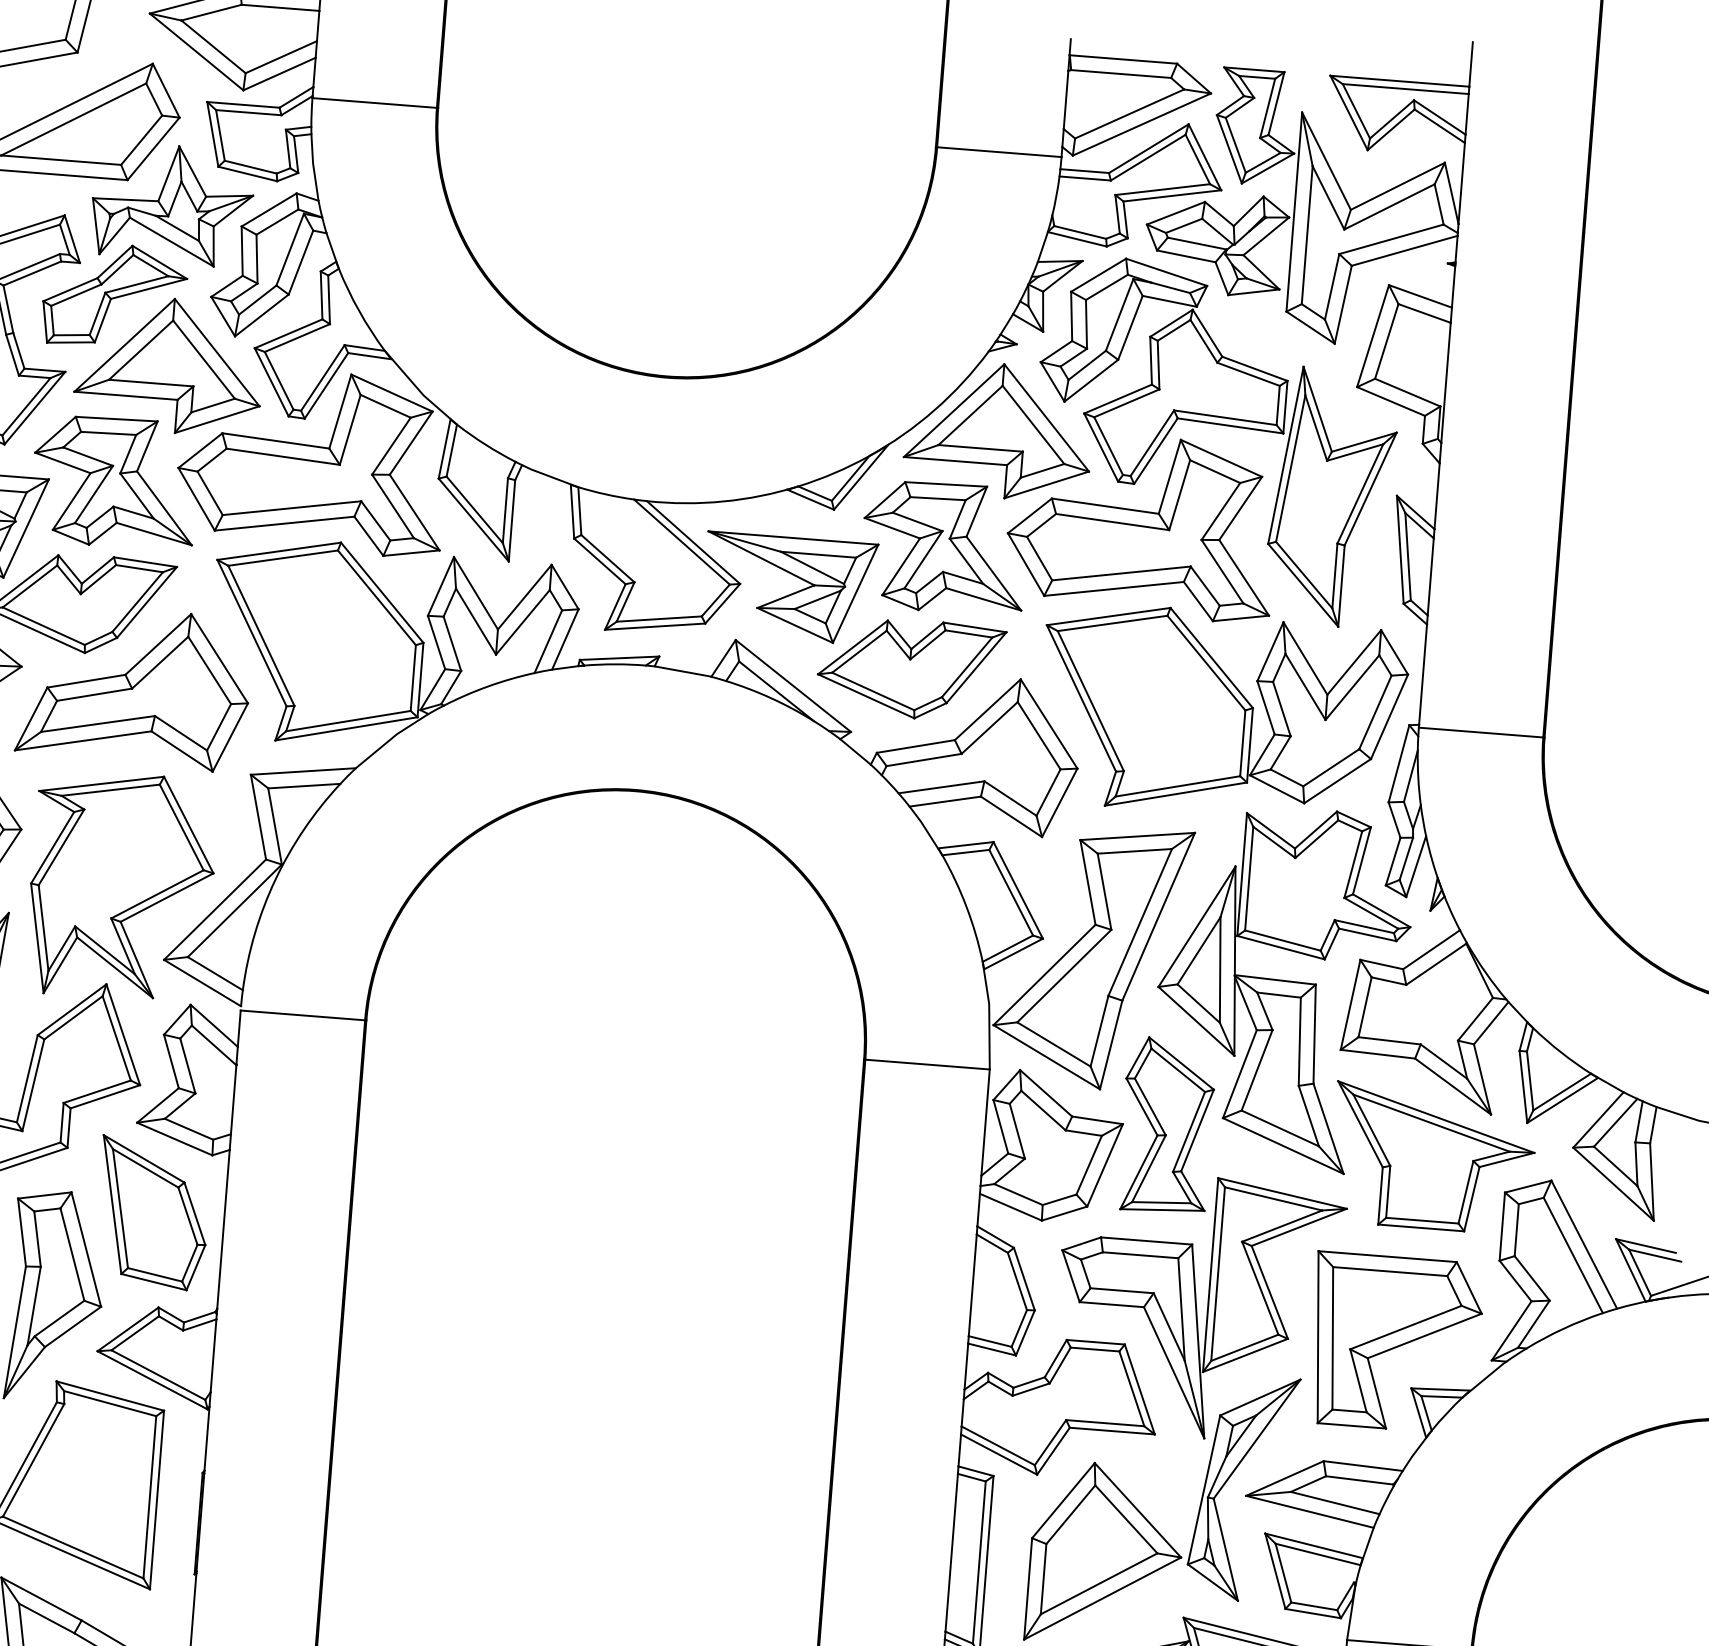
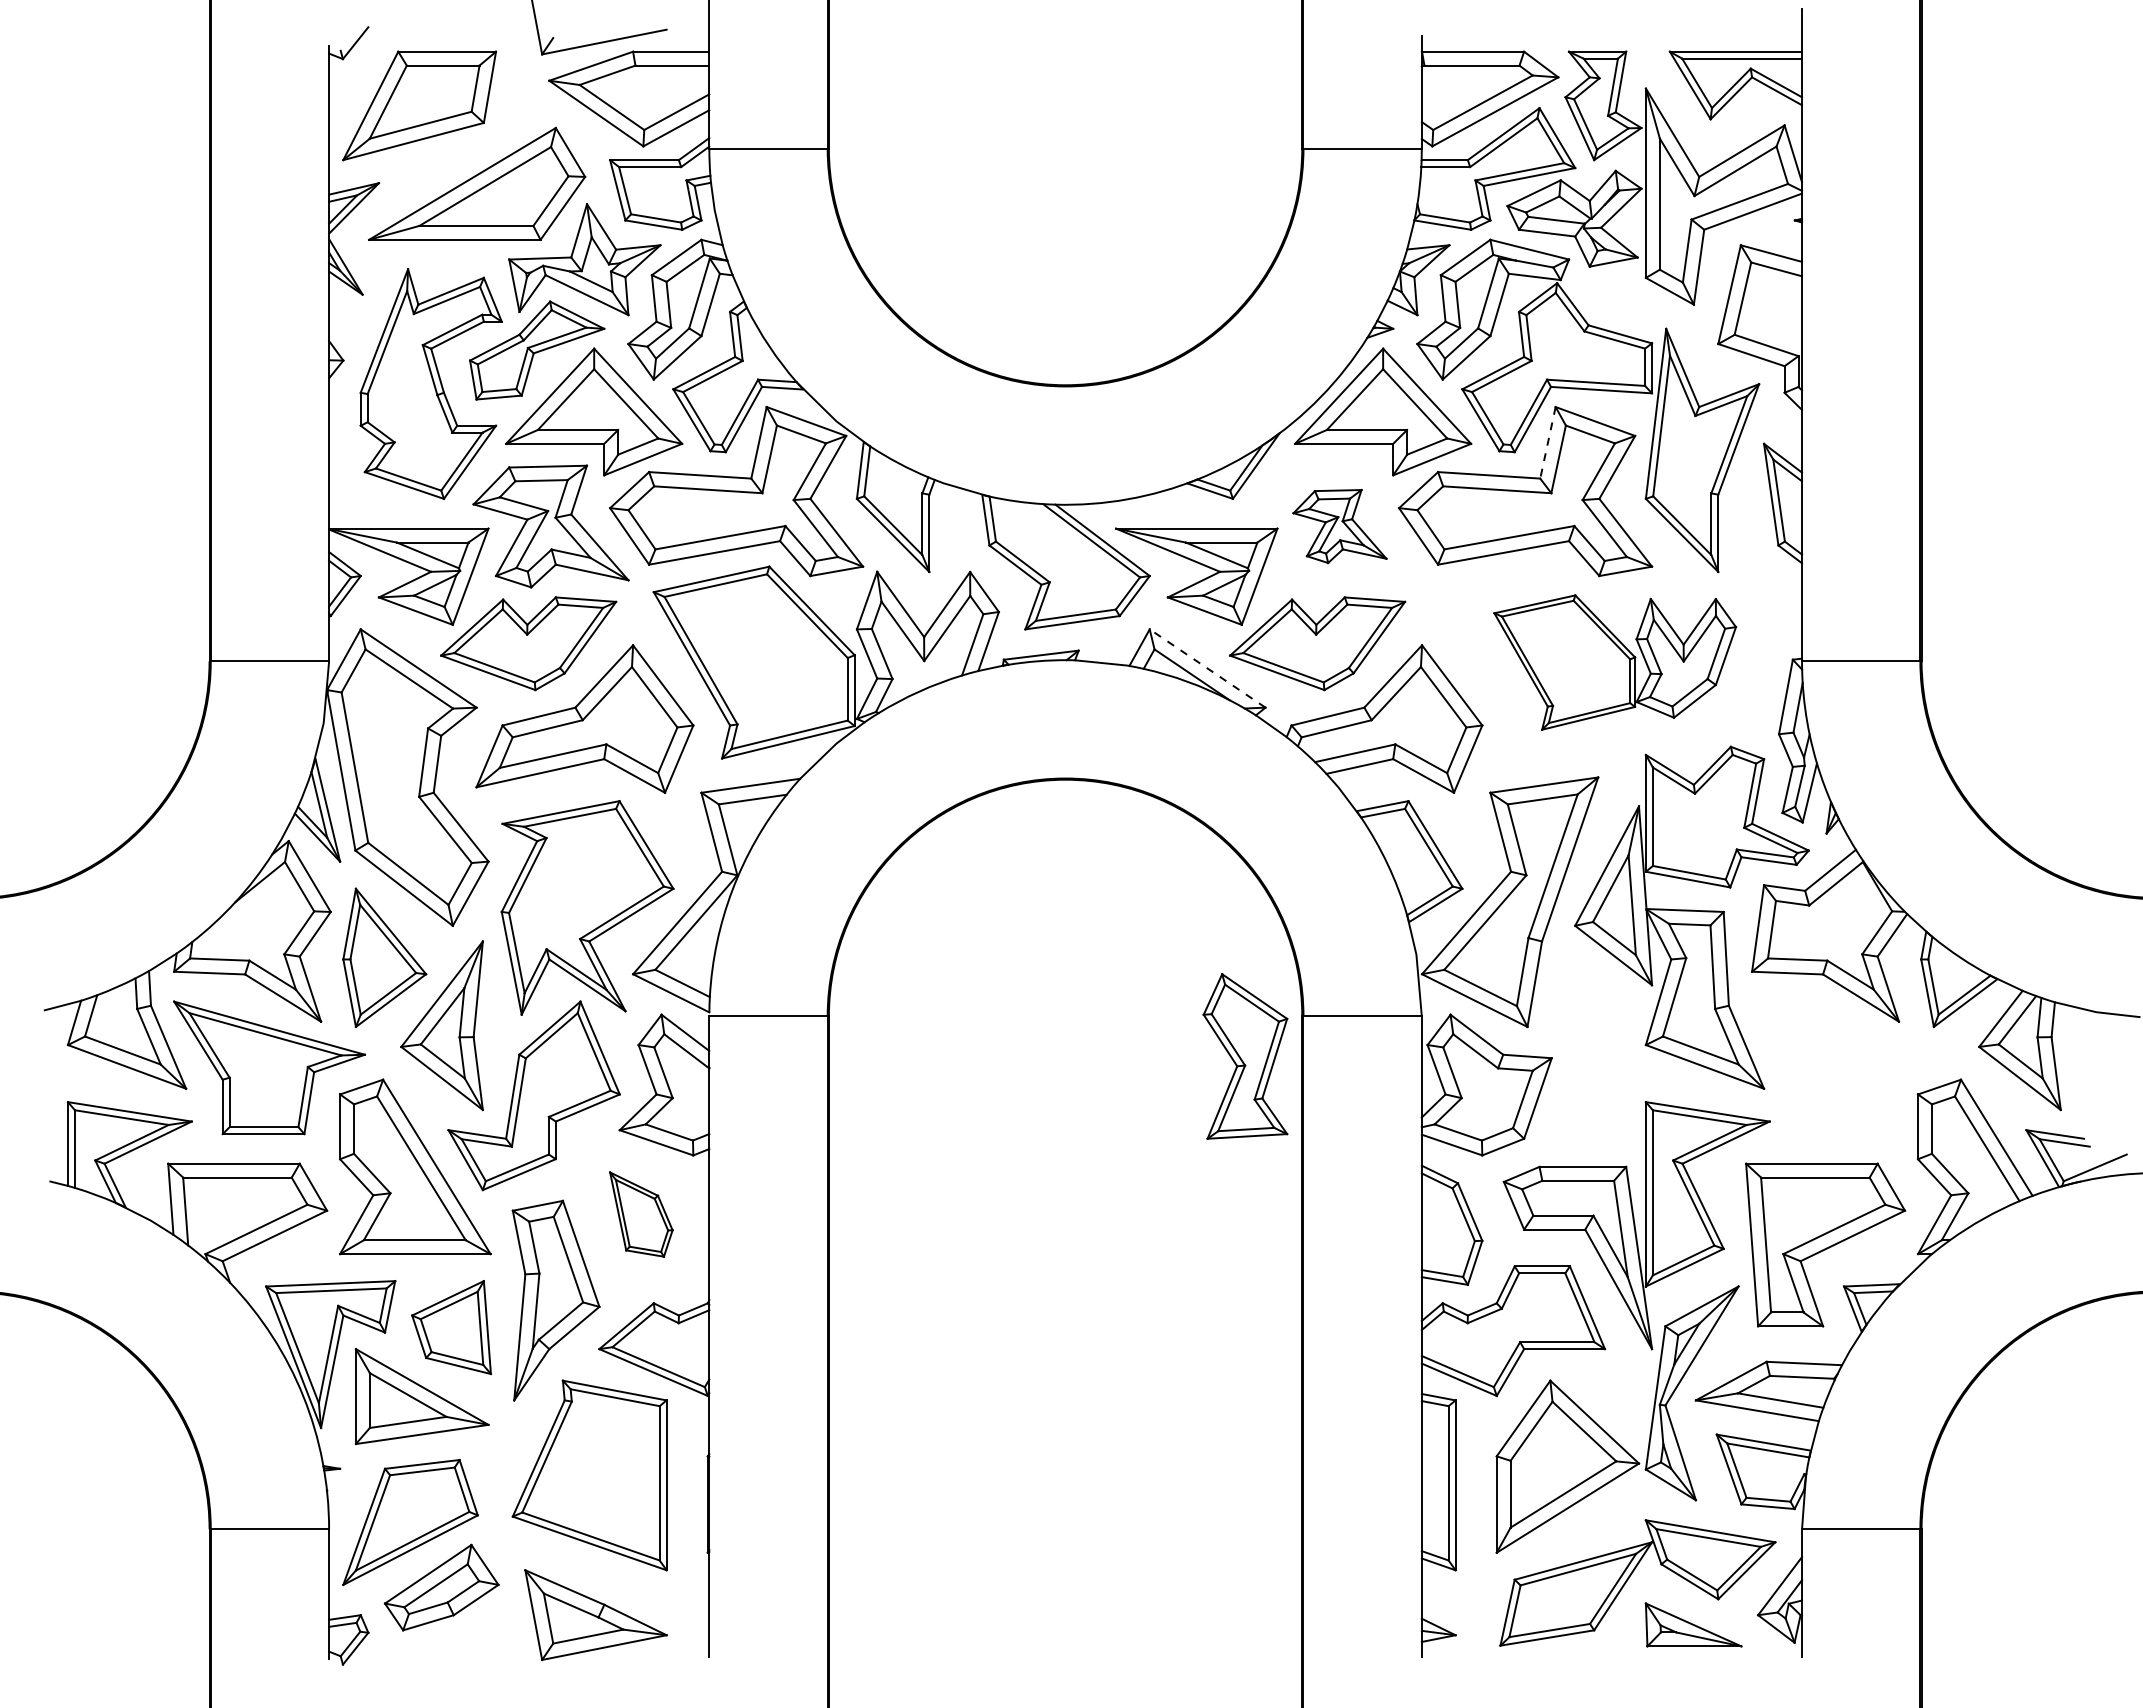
line: (1169, 476) -> (1547, 442), solid -> dashed
part: (943, 547) -> (1339, 526), size x0.6
line: (793, 685) -> (1207, 668), solid -> dashed
part: (1221, 713) -> (1614, 662), size x0.7
part: (1166, 1125) -> (1245, 1056), moved
part: (1433, 1158) -> (1847, 1067), removed
part: (152, 1213) -> (641, 1214), size x0.6

